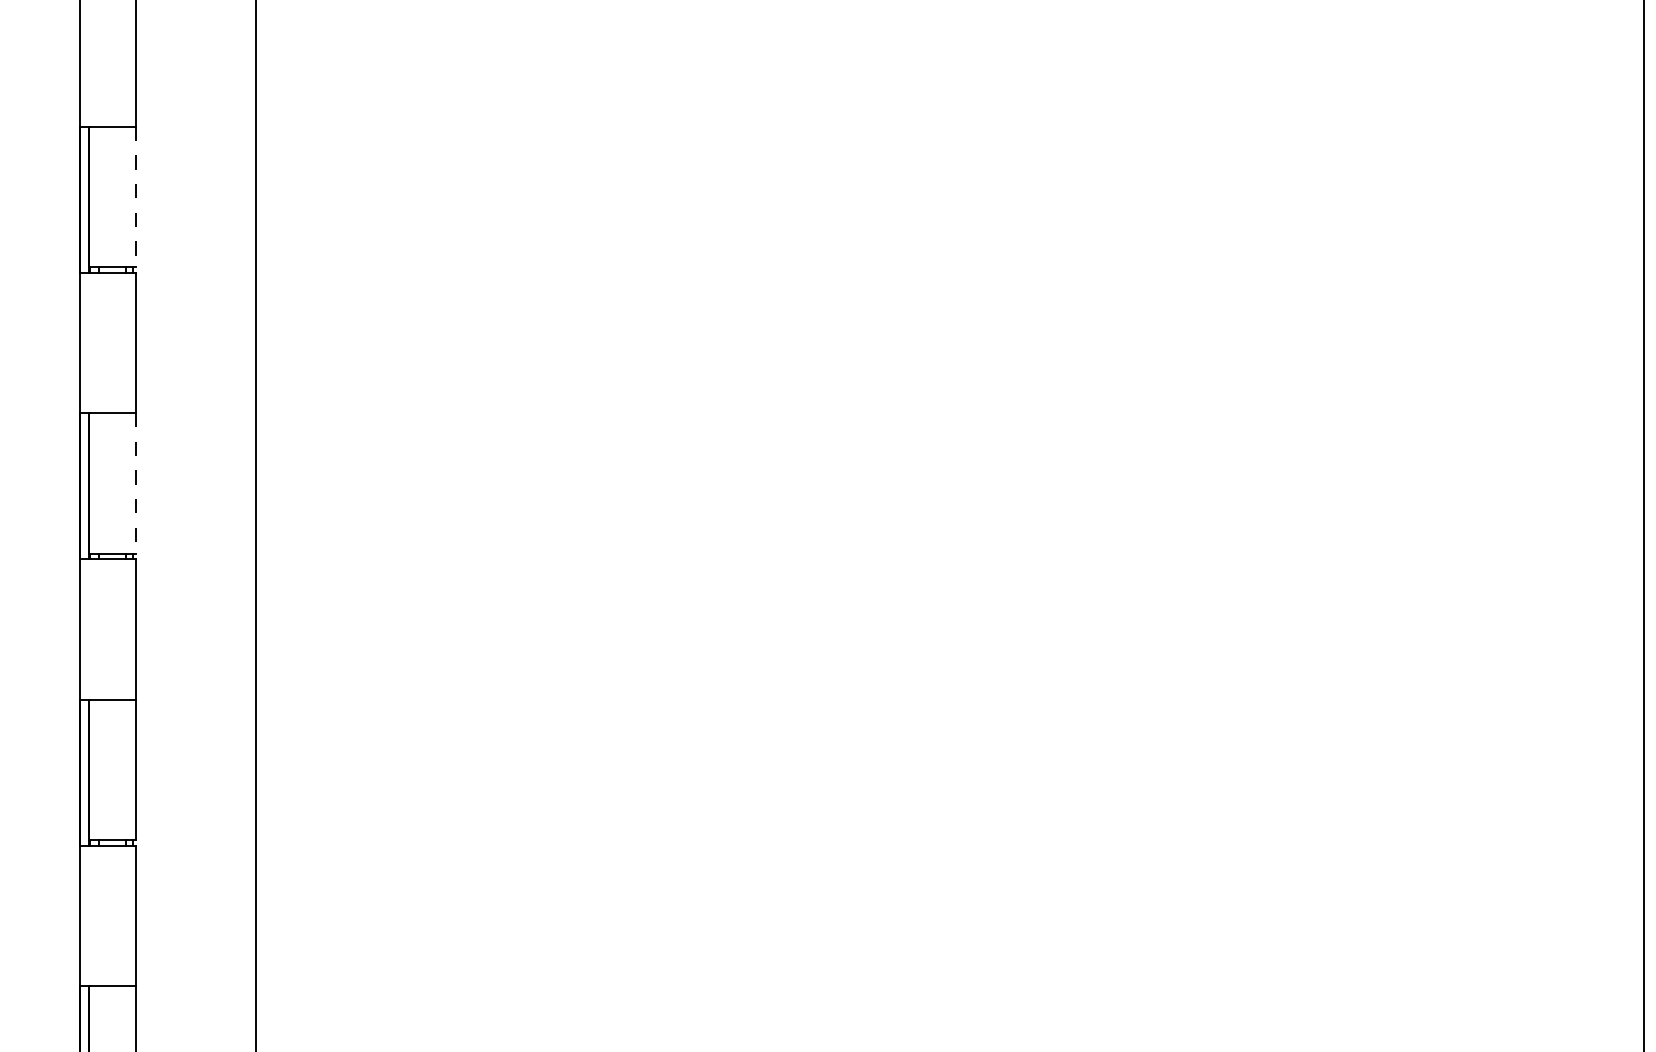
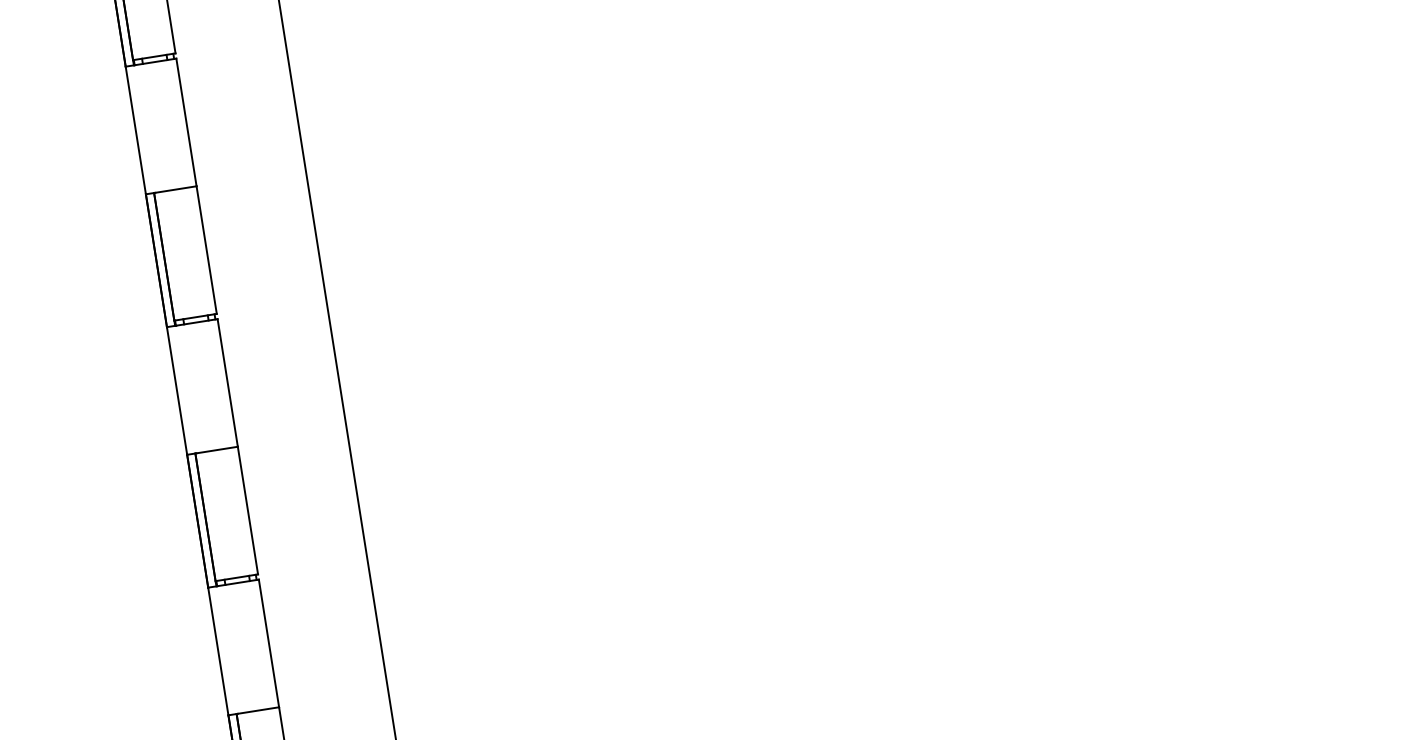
line: (135, 197) -> (206, 250), dashed -> solid
line: (135, 483) -> (247, 510), dashed -> solid

